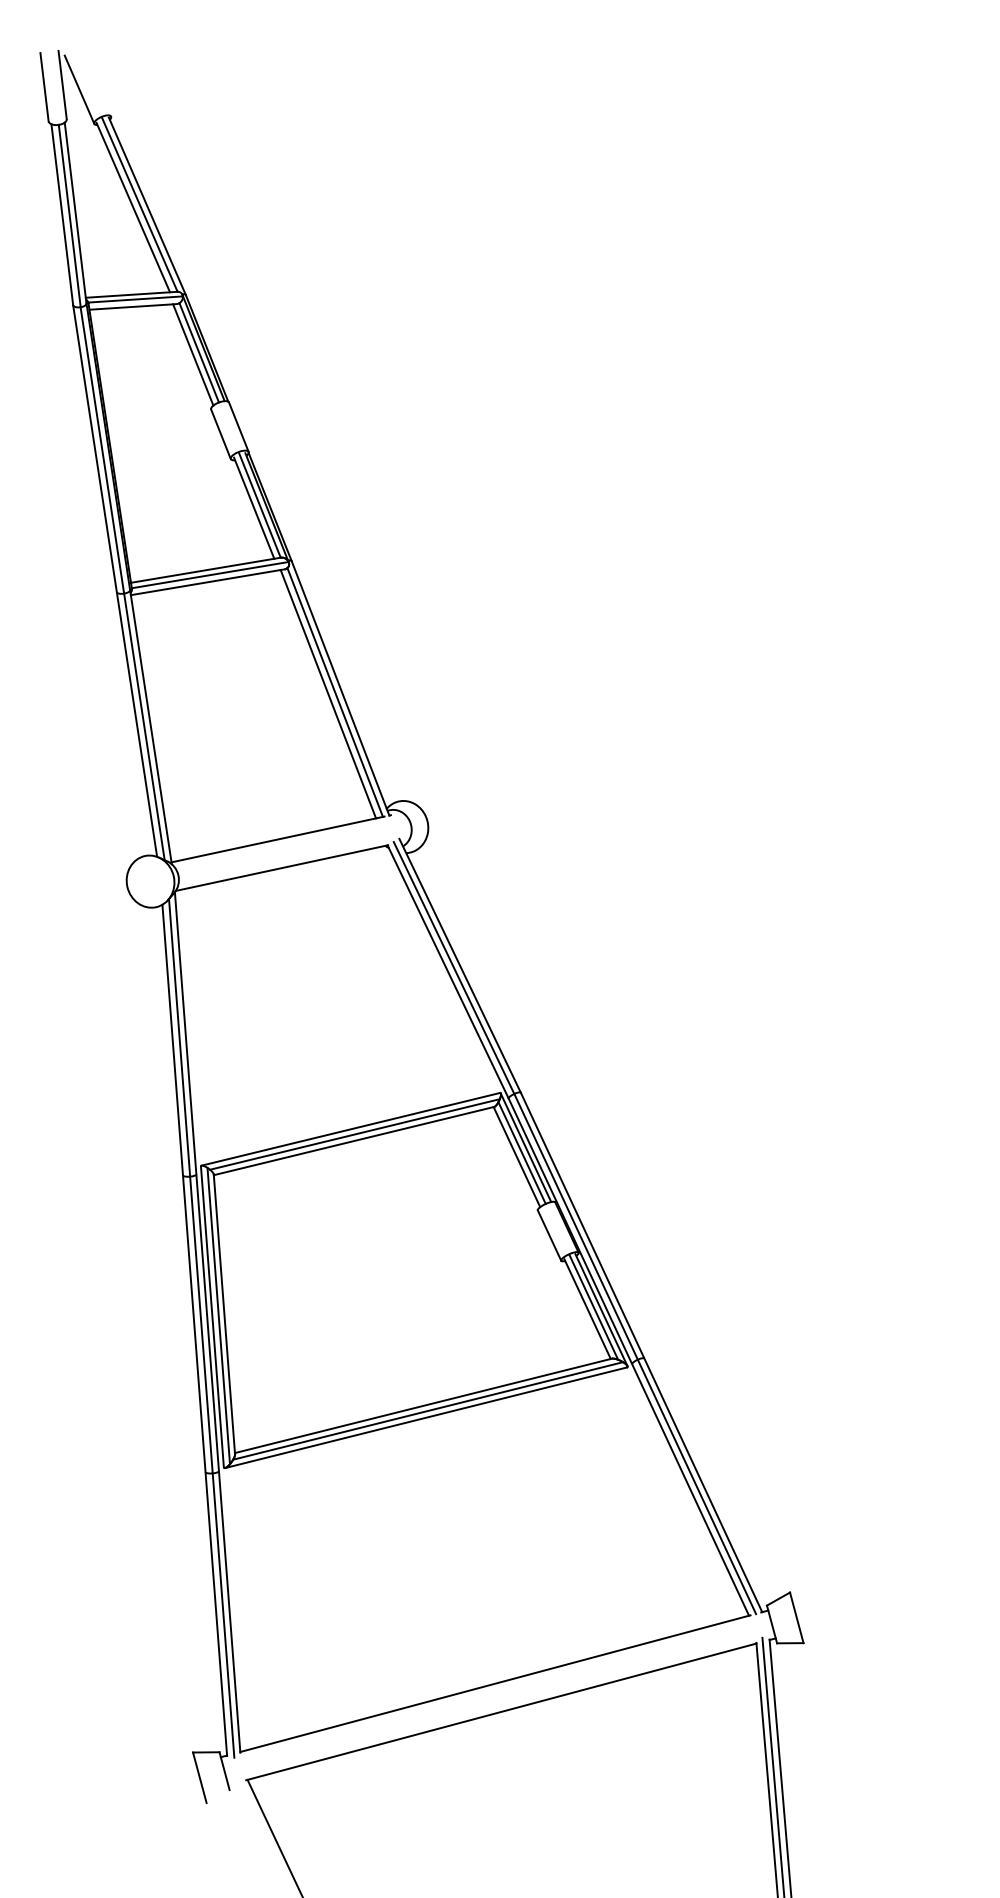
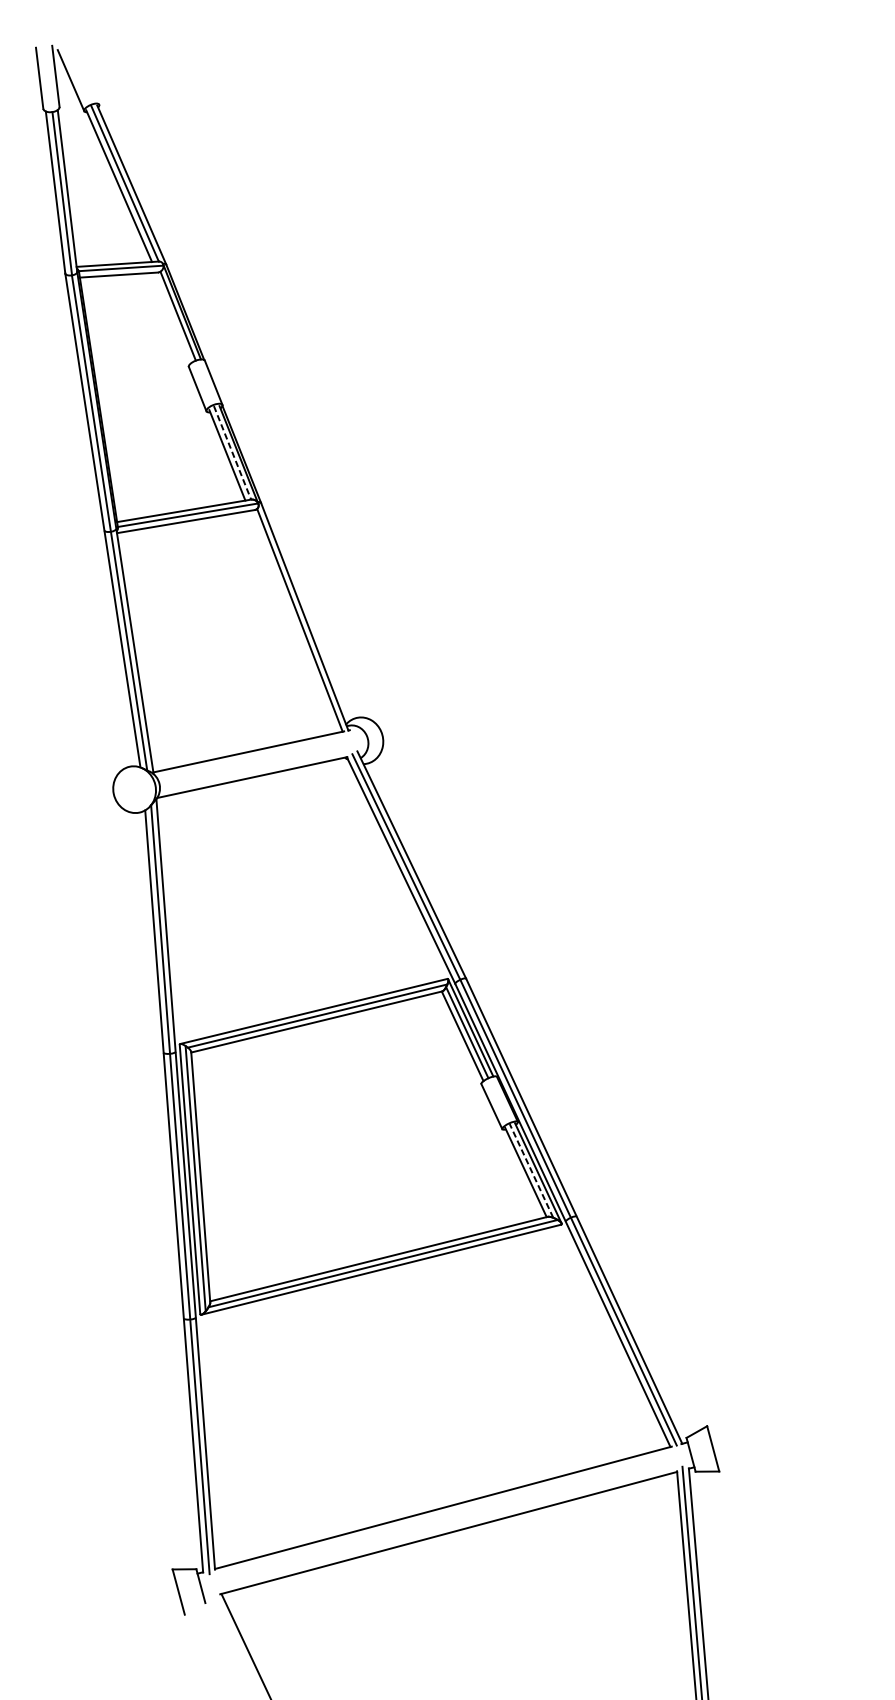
line: (193, 354) -> (173, 317), removed
line: (260, 505) -> (233, 452), solid -> dashed
line: (328, 694) -> (293, 622), removed
line: (593, 1307) -> (531, 1171), solid -> dashed

